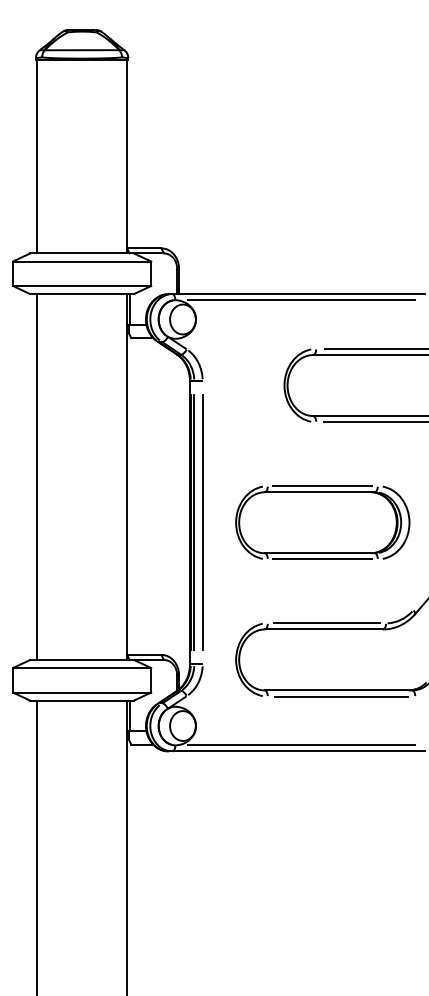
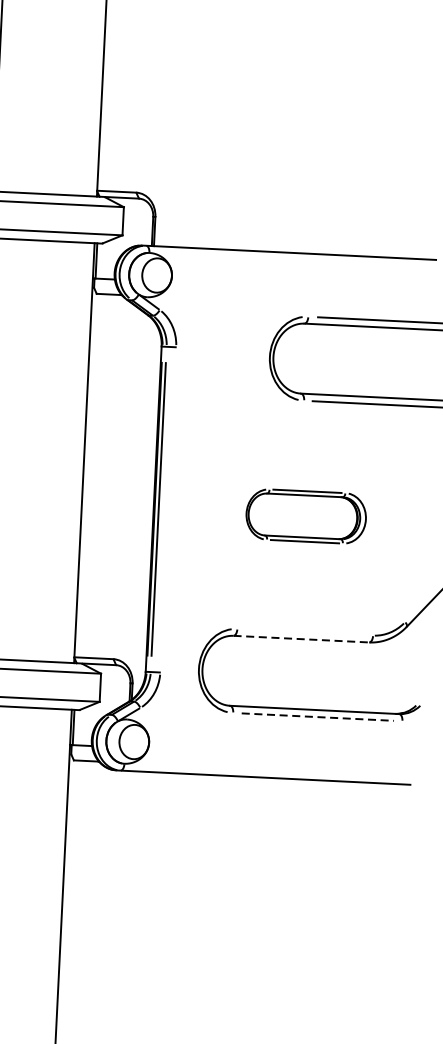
line: (301, 300) -> (294, 260), removed
line: (202, 522) -> (168, 509), removed
part: (322, 522) -> (305, 516), size x0.6
line: (326, 623) -> (304, 632), removed
line: (324, 629) -> (302, 639), solid -> dashed
line: (342, 696) -> (318, 717), solid -> dashed
line: (301, 745) -> (269, 771), removed

